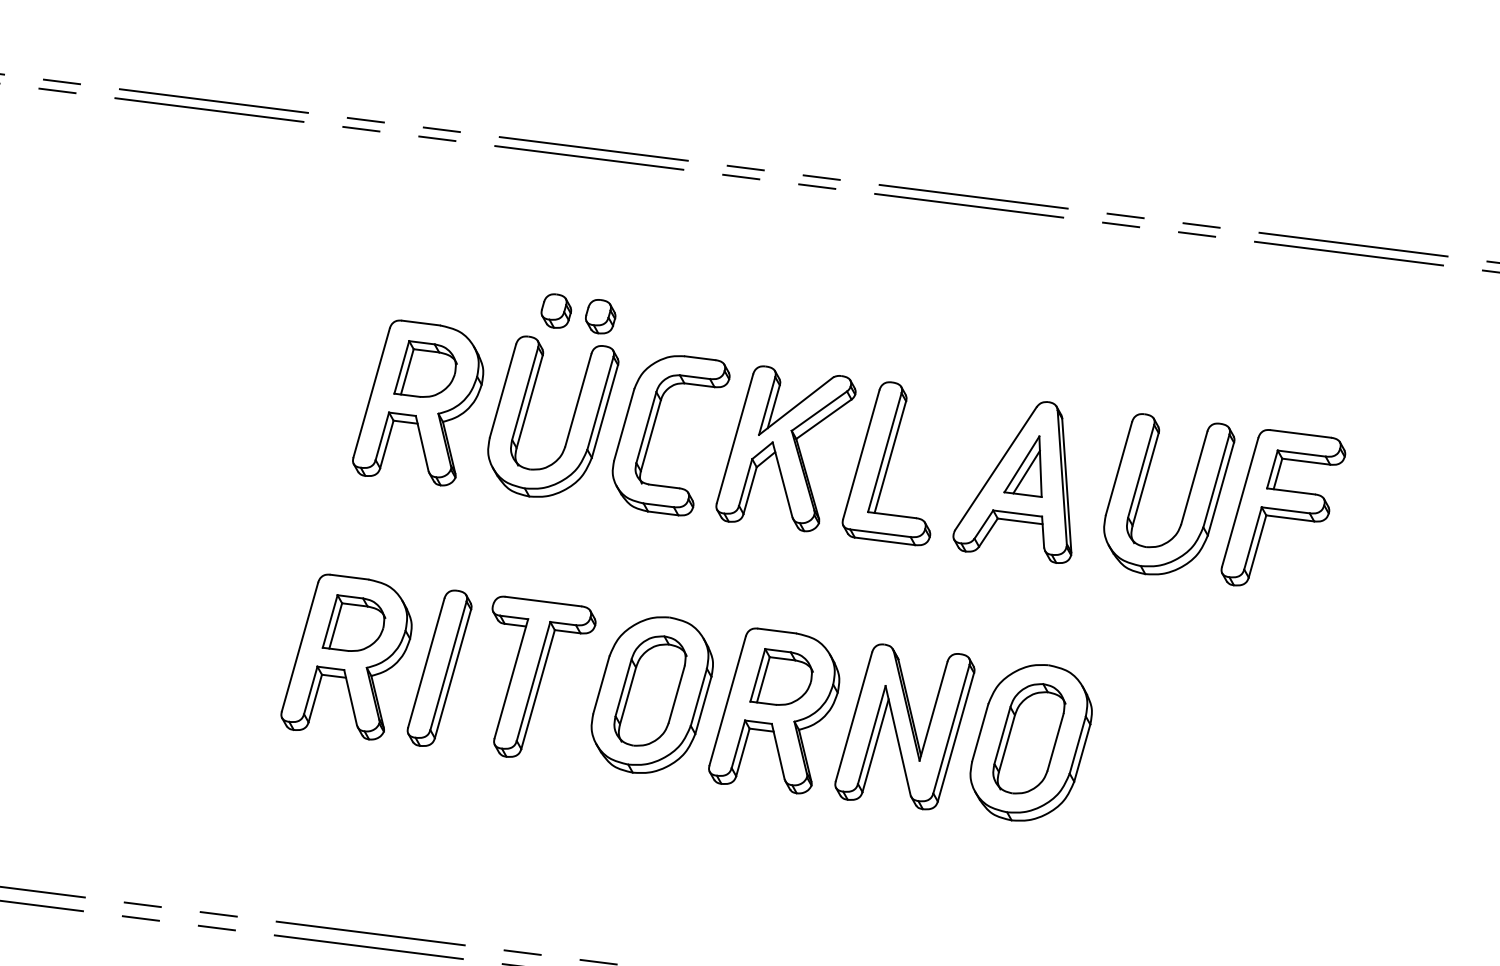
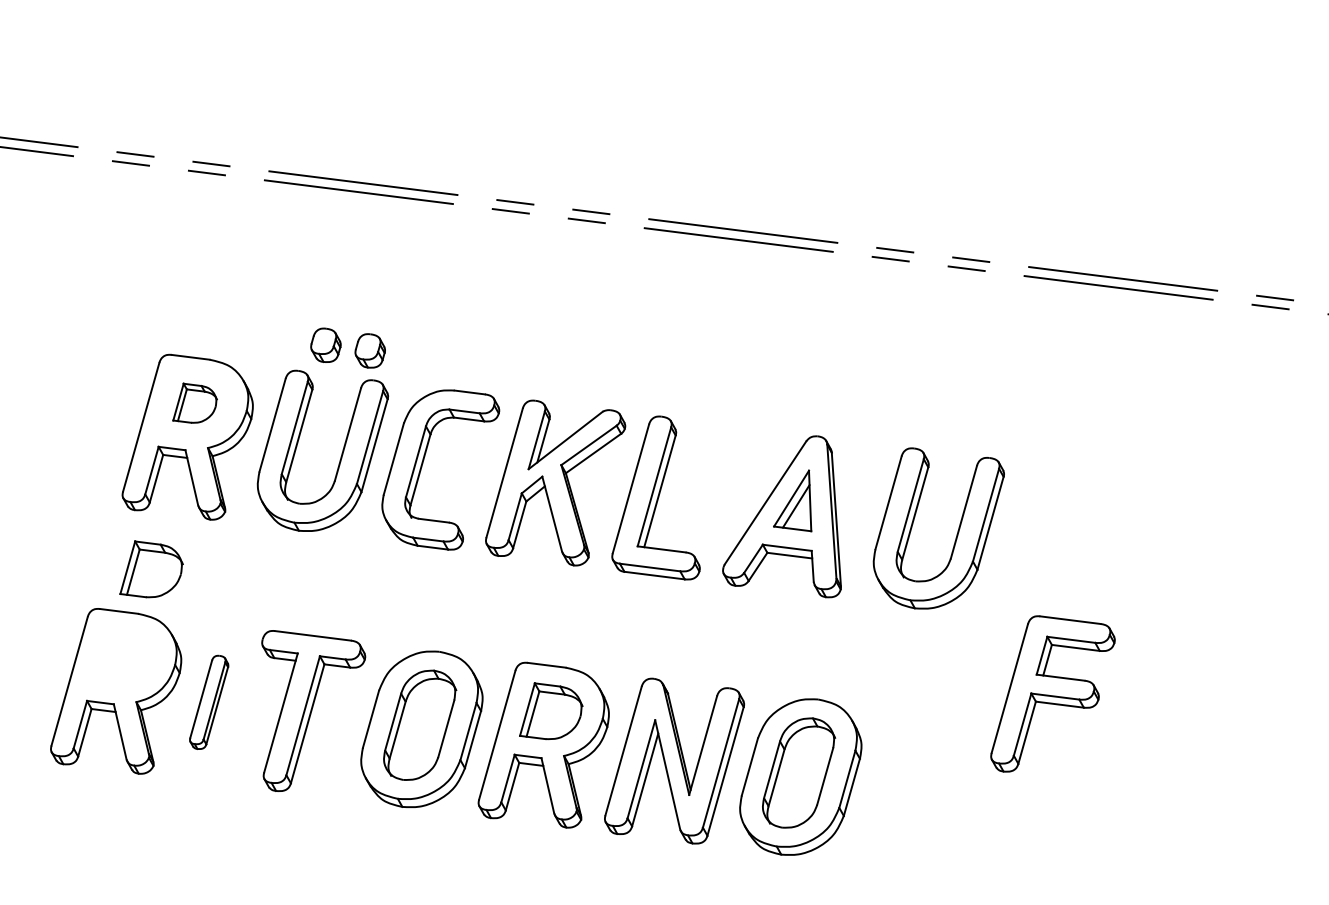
part: (425, 368) -> (195, 402), size x0.7
part: (1283, 507) -> (1053, 693), moved
part: (353, 622) -> (151, 568), moved
part: (439, 667) -> (209, 701), size x0.6

